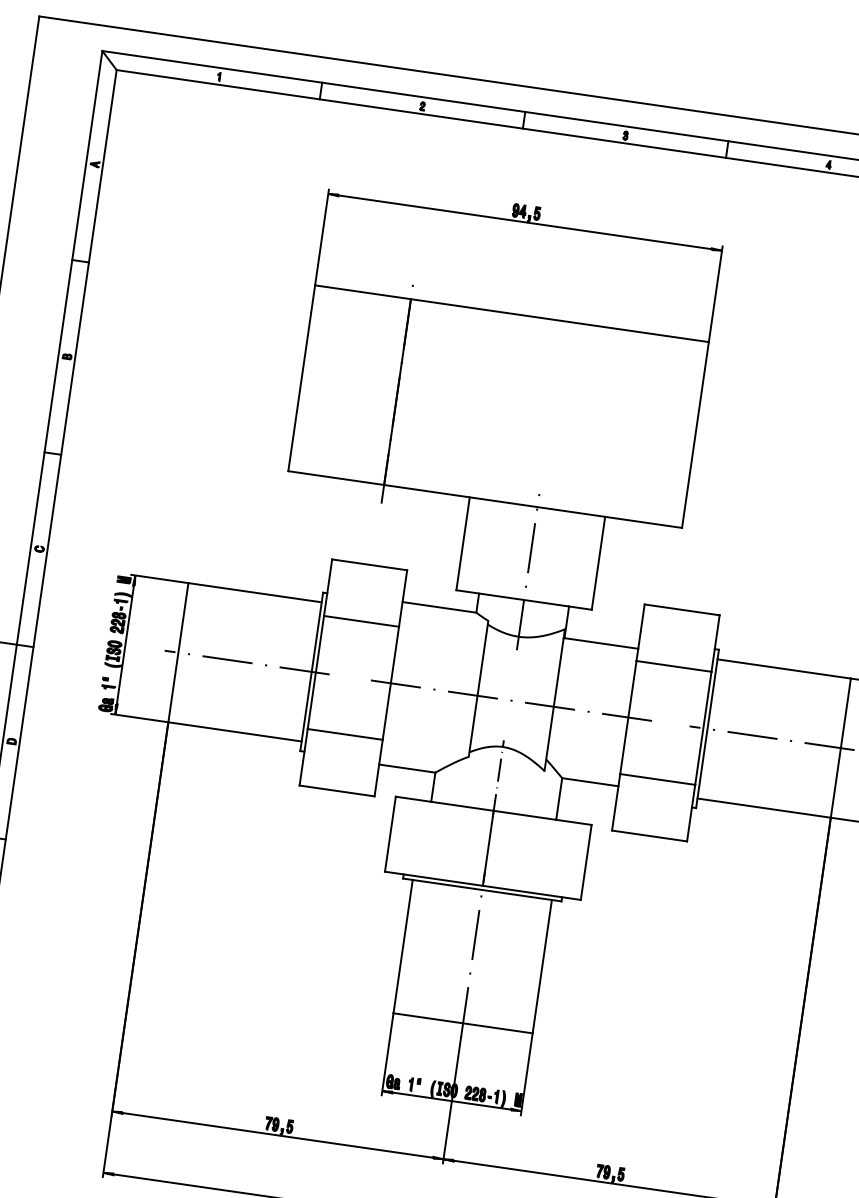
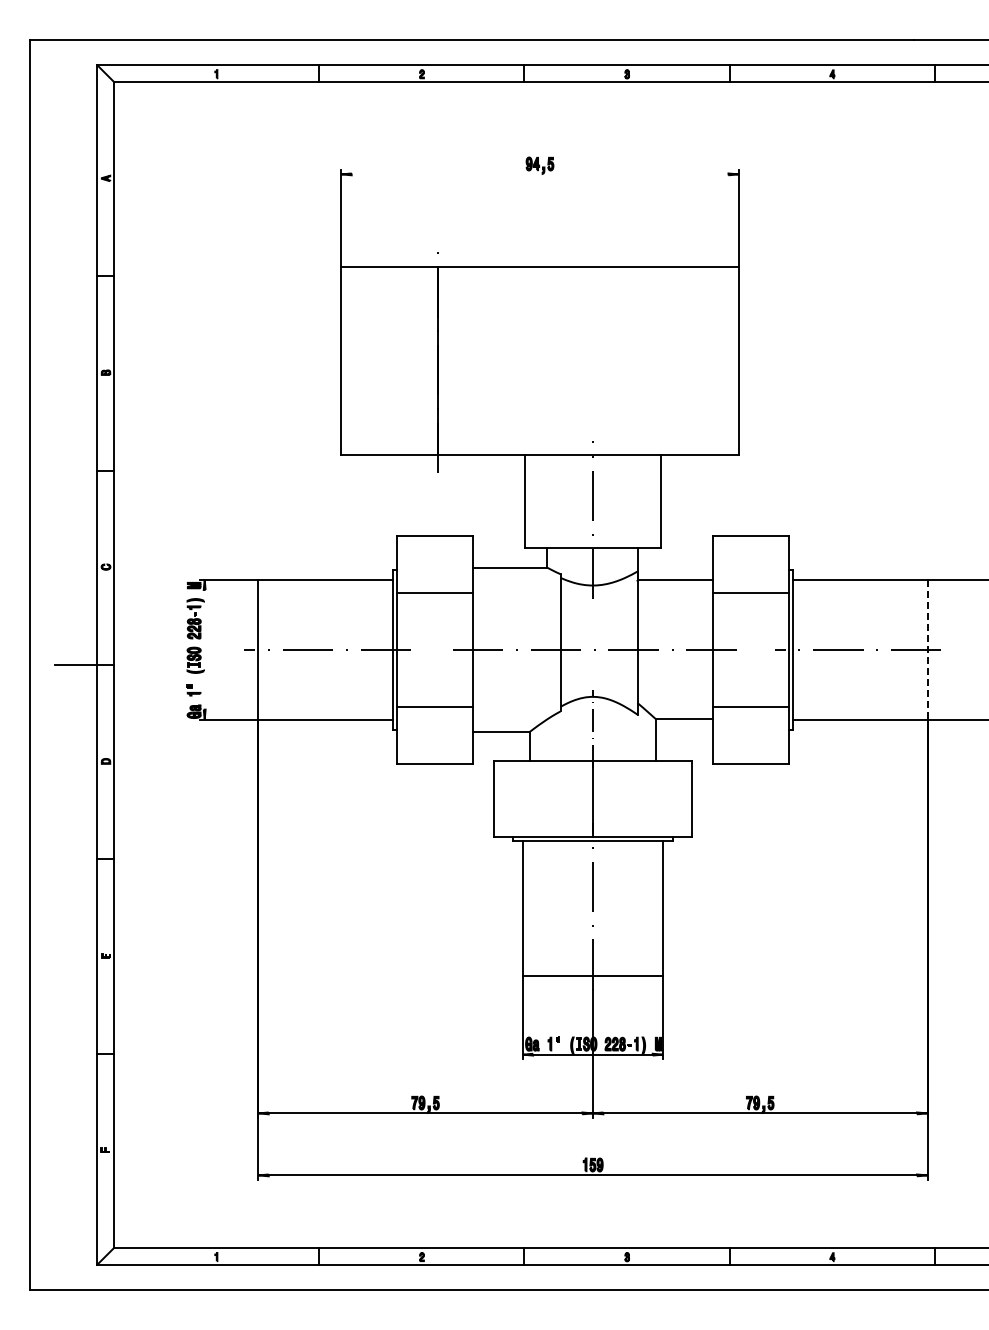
line: (524, 222) -> (539, 174), removed
line: (125, 644) -> (204, 649), removed
line: (840, 748) -> (927, 650), solid -> dashed

